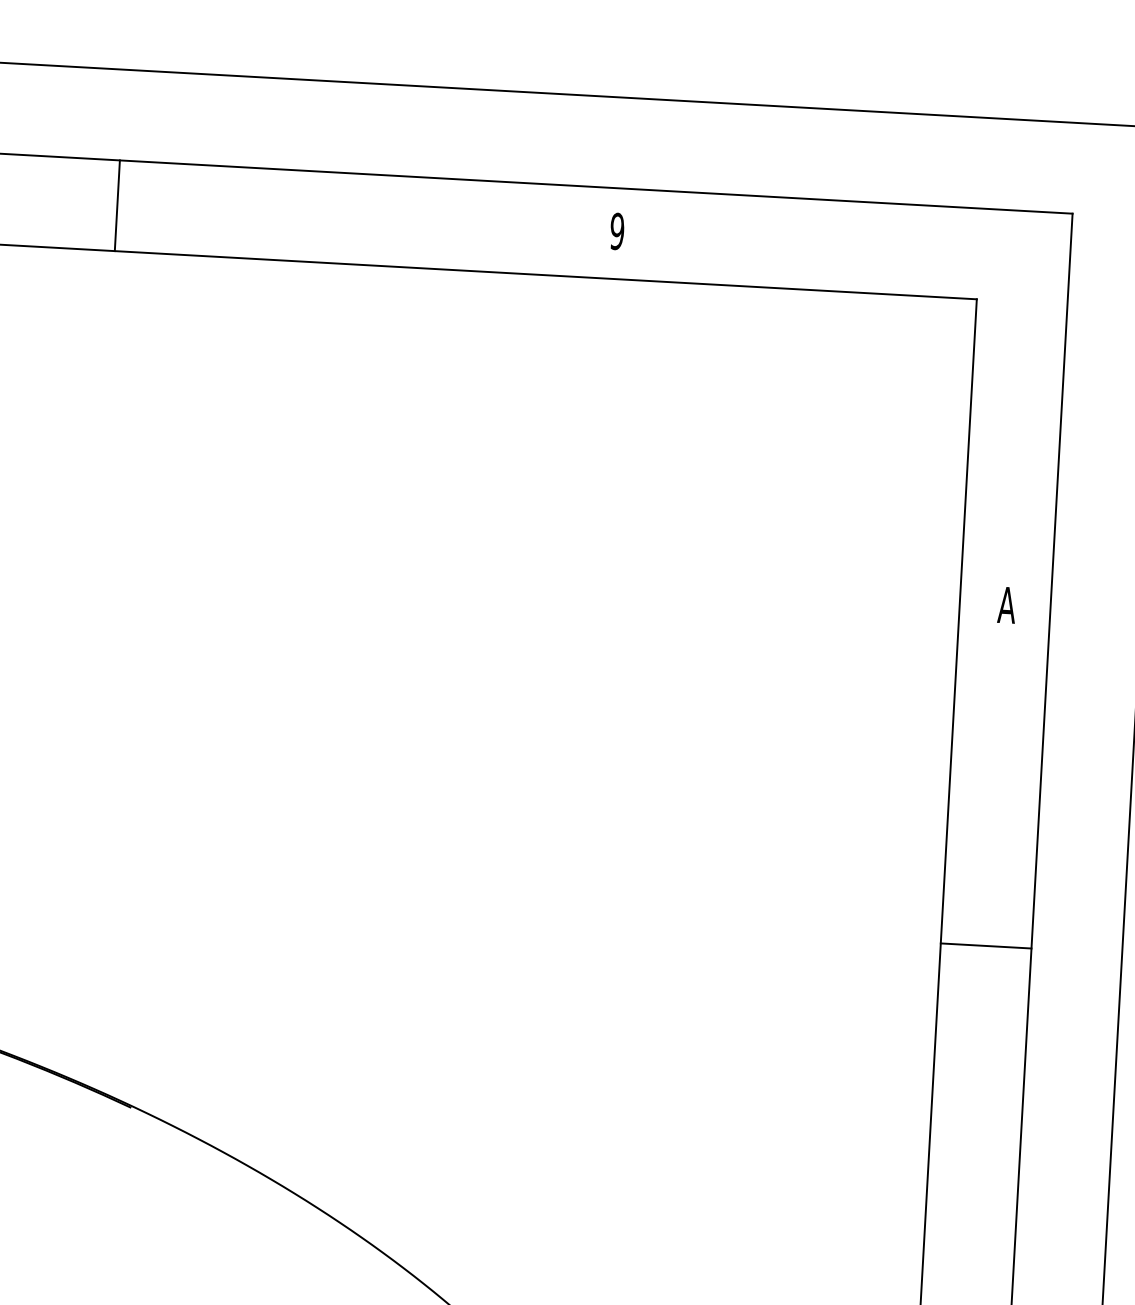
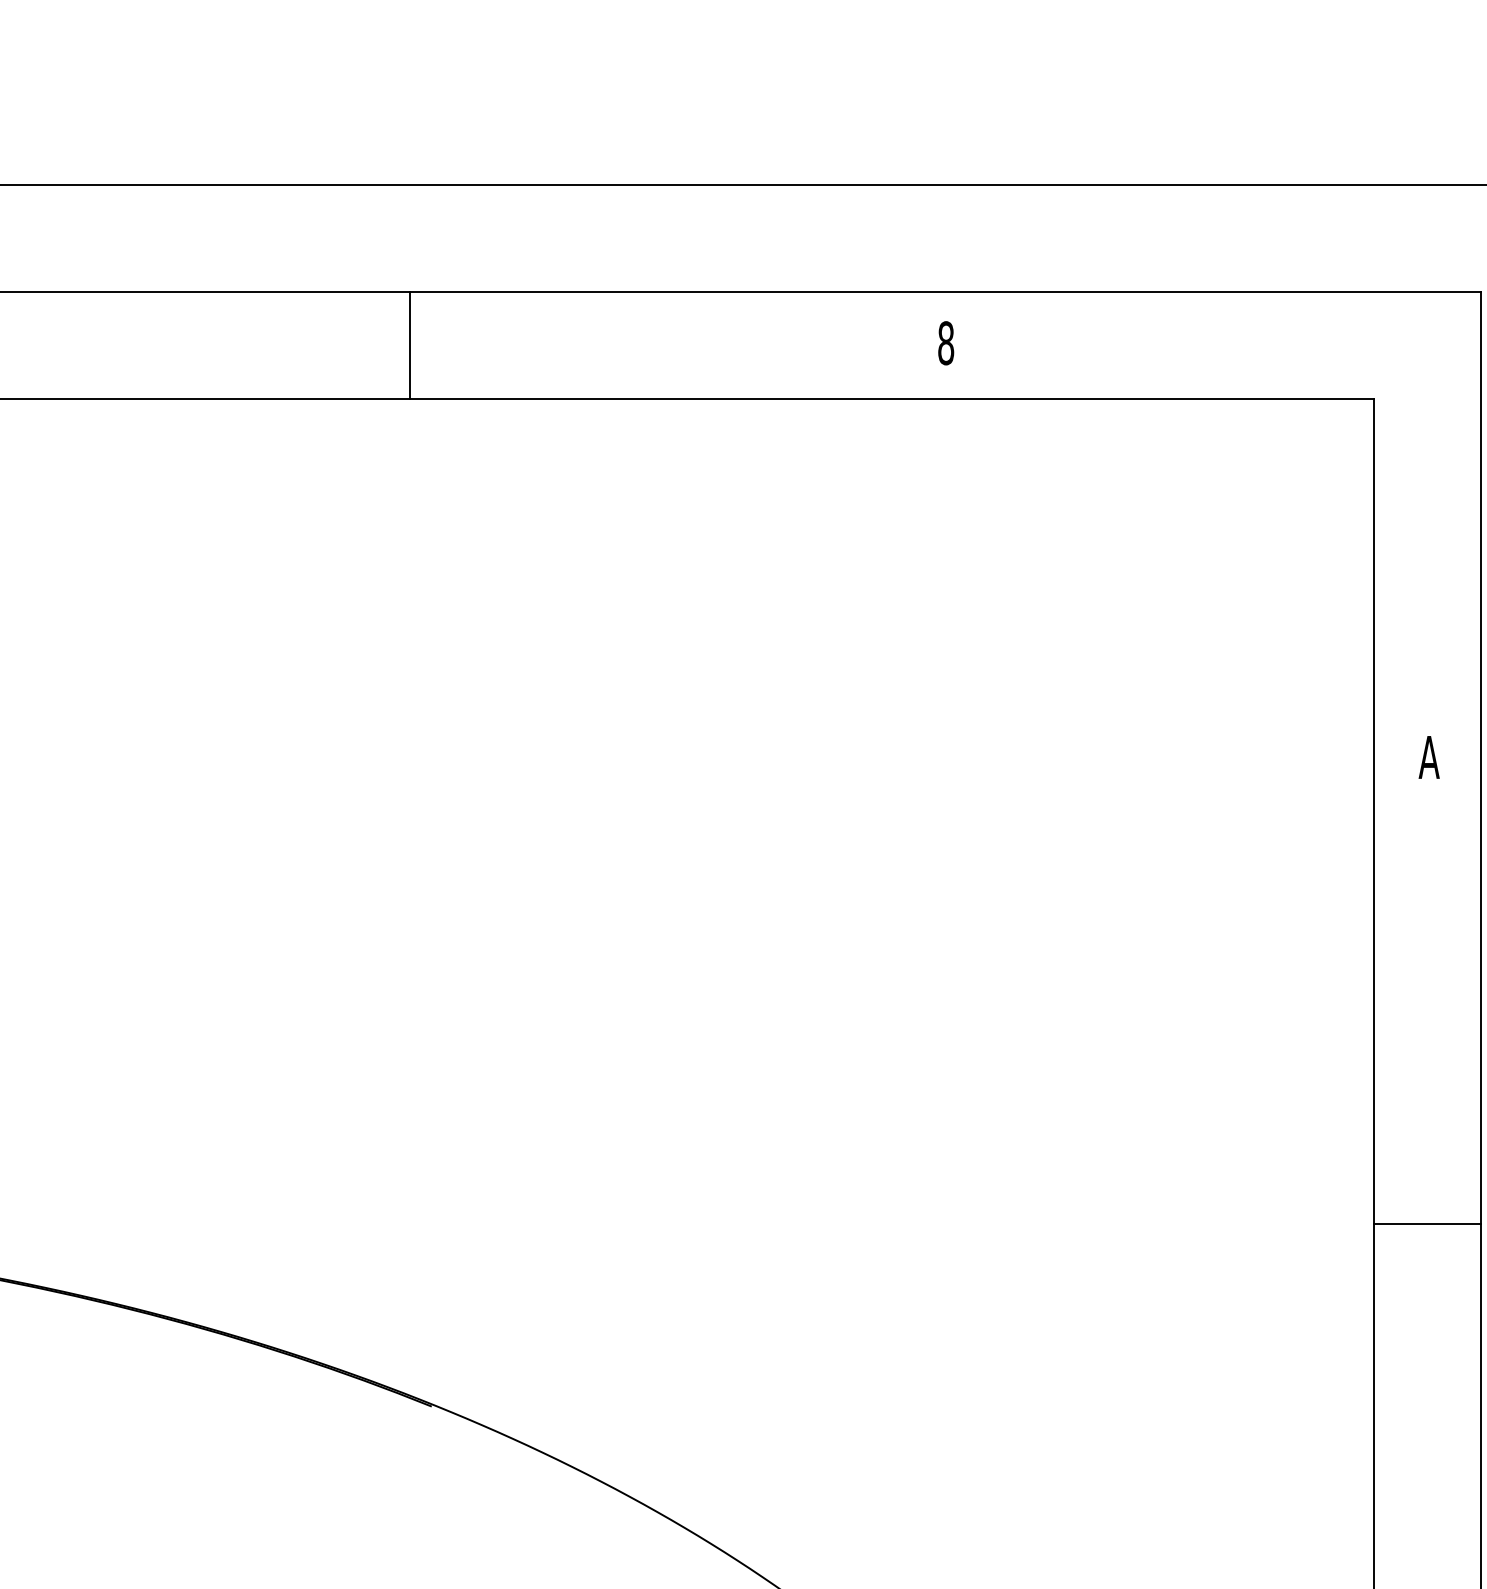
line: (117, 205) -> (410, 345), moved
text: (617, 231) -> (946, 343), 9 -> 8
line: (985, 945) -> (1426, 1223), moved

